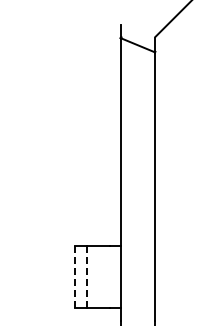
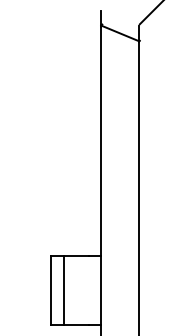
line: (74, 276) -> (50, 290), dashed -> solid
line: (87, 276) -> (64, 290), dashed -> solid

